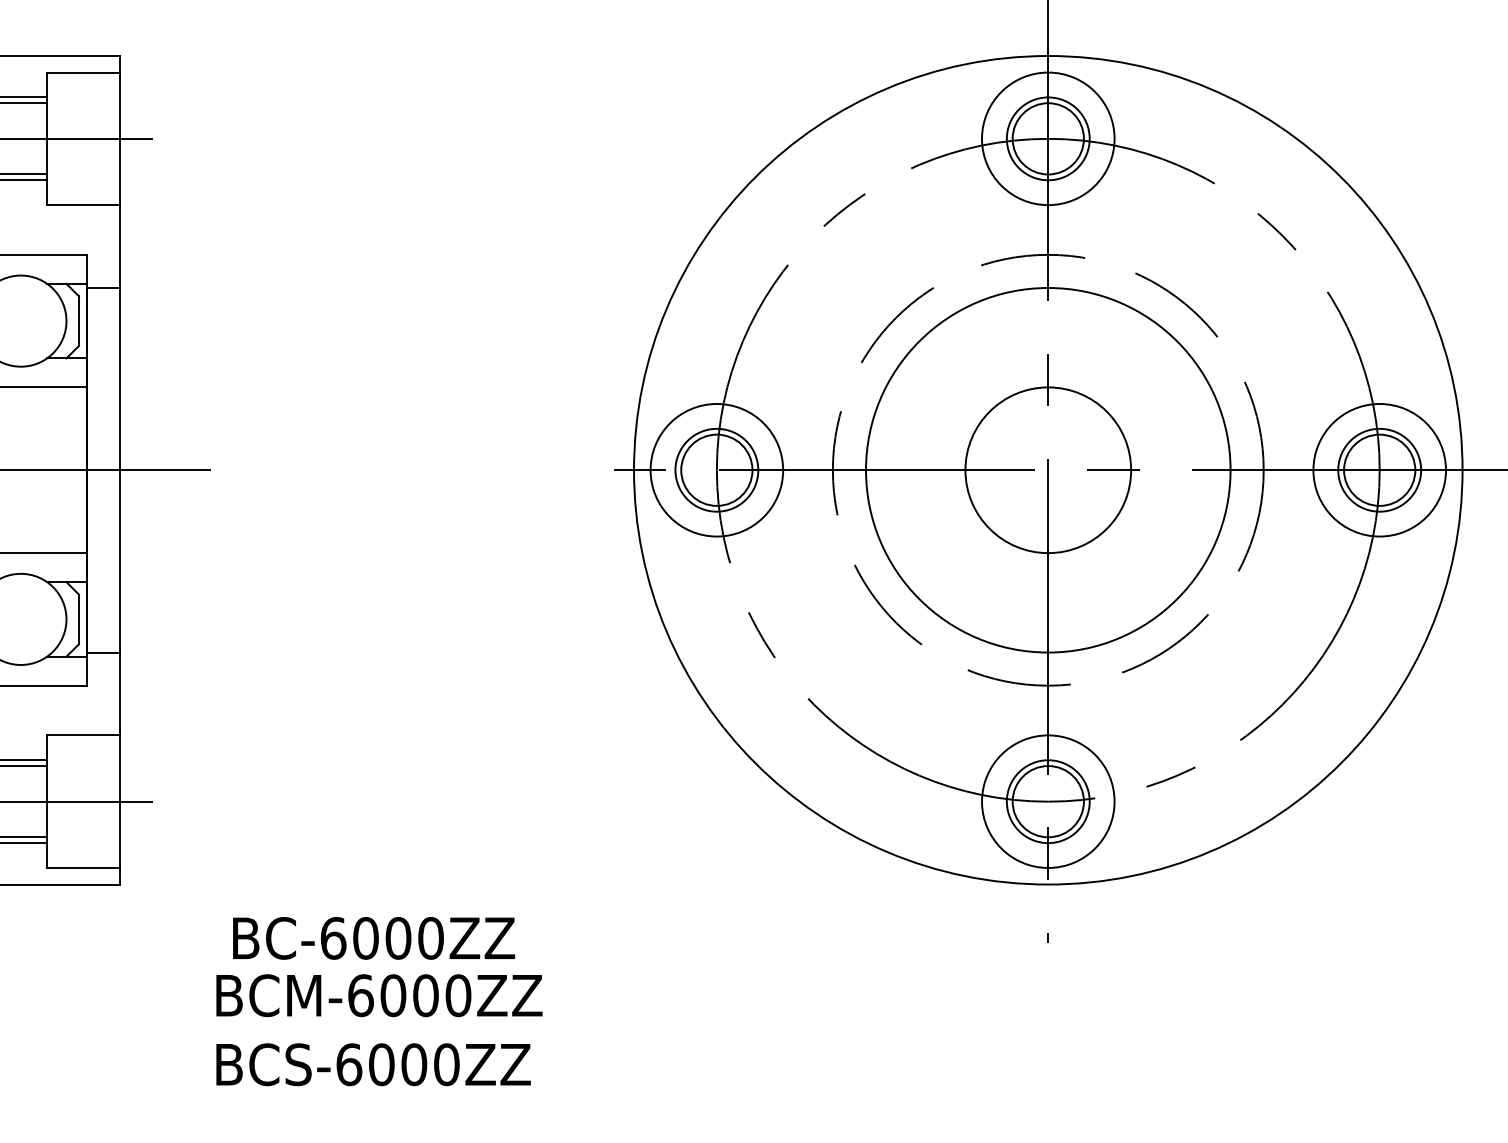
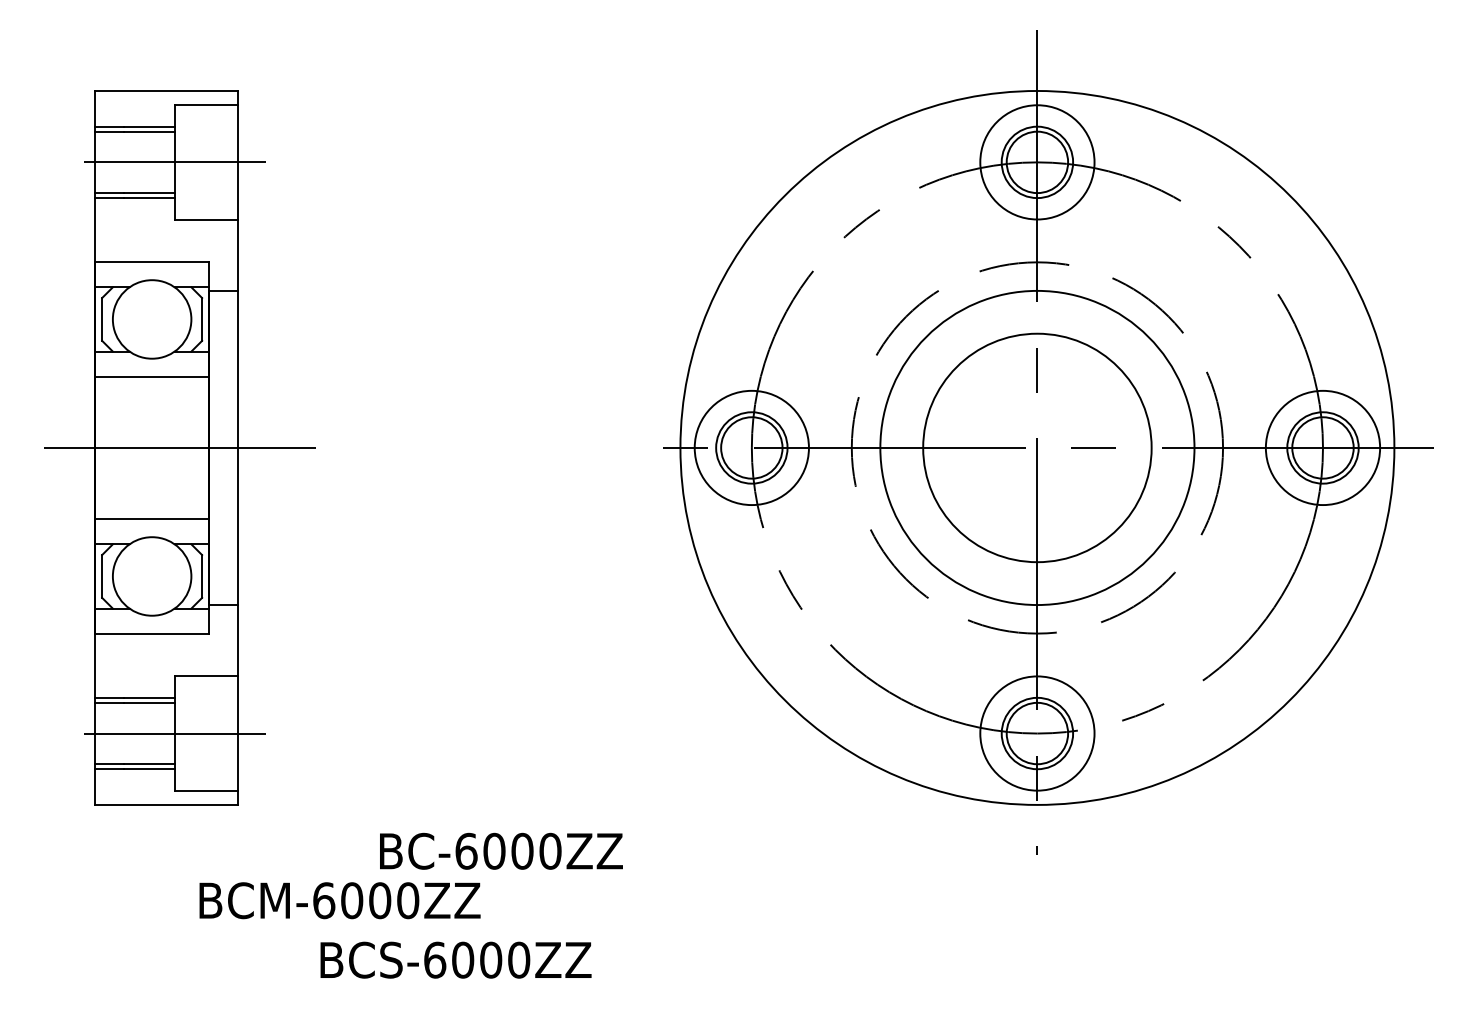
circle: (1048, 469) -> (1037, 447), size x1.6
text: (374, 937) -> (501, 850), moved
text: (378, 995) -> (339, 900), moved

